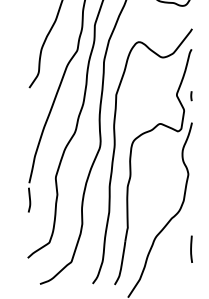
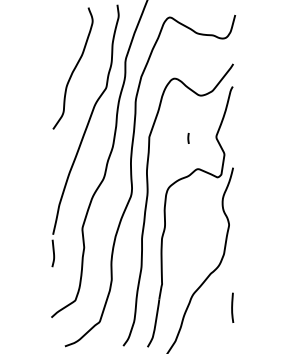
curve: (191, 96) -> (188, 138), moved

